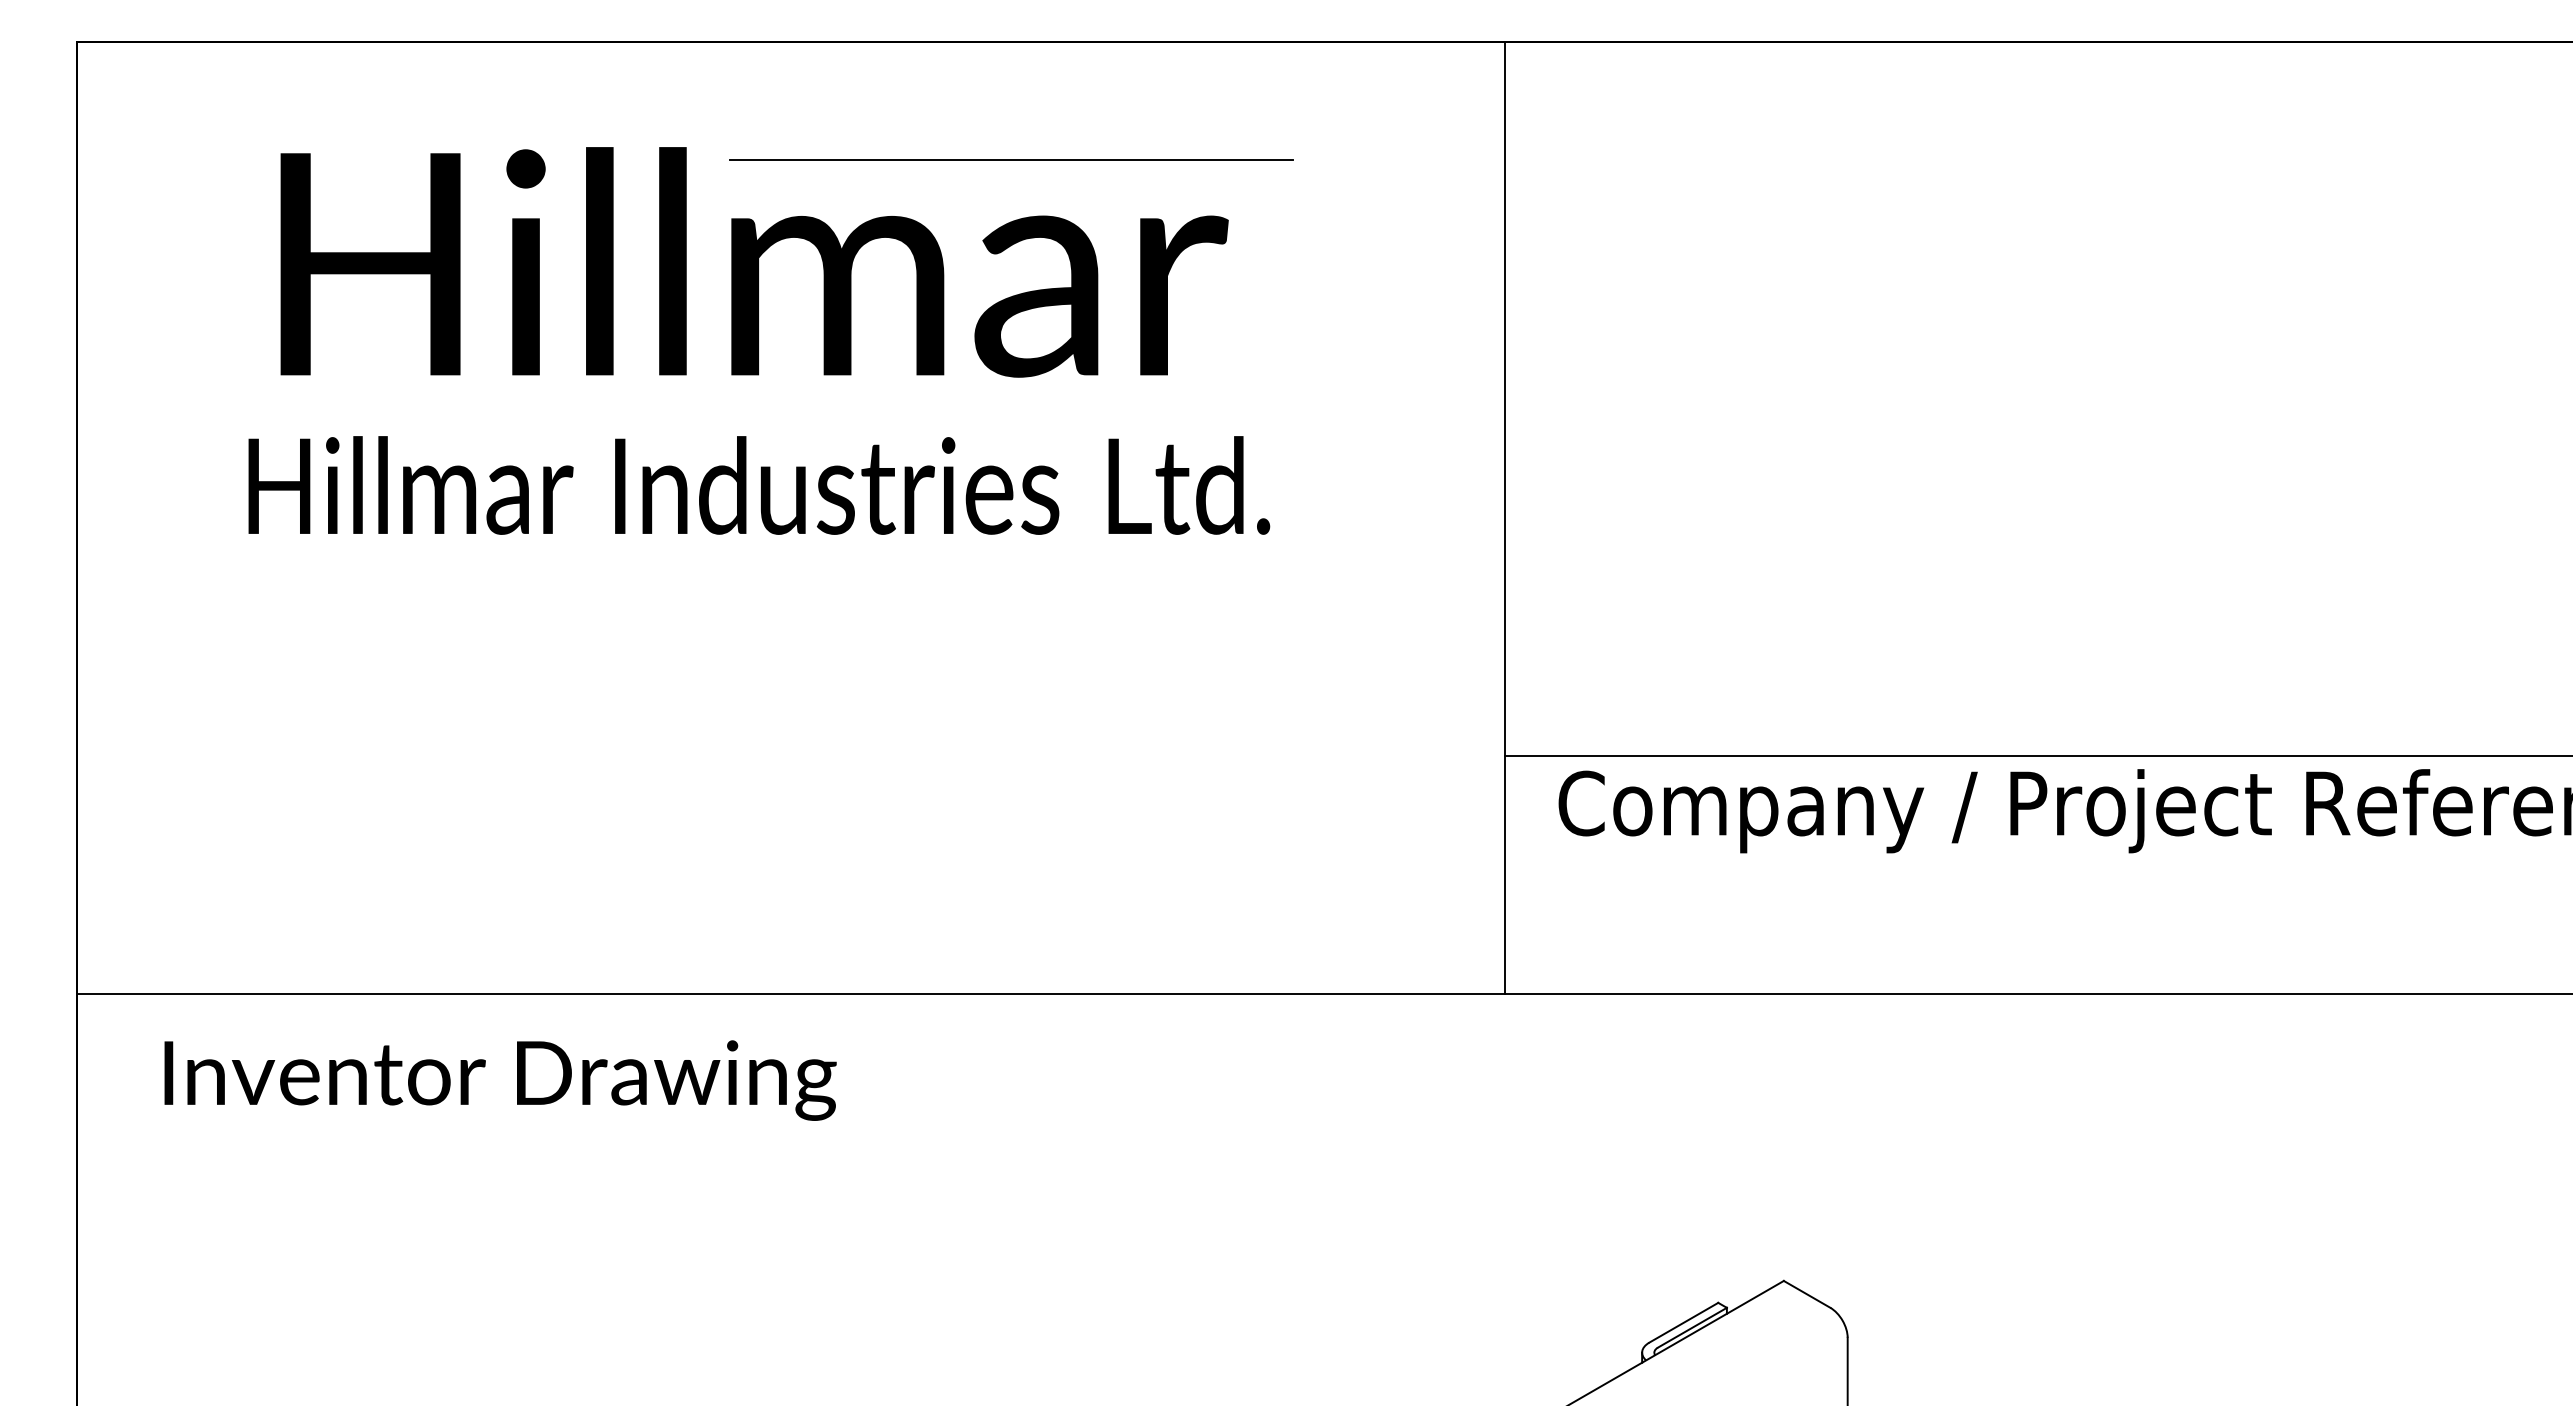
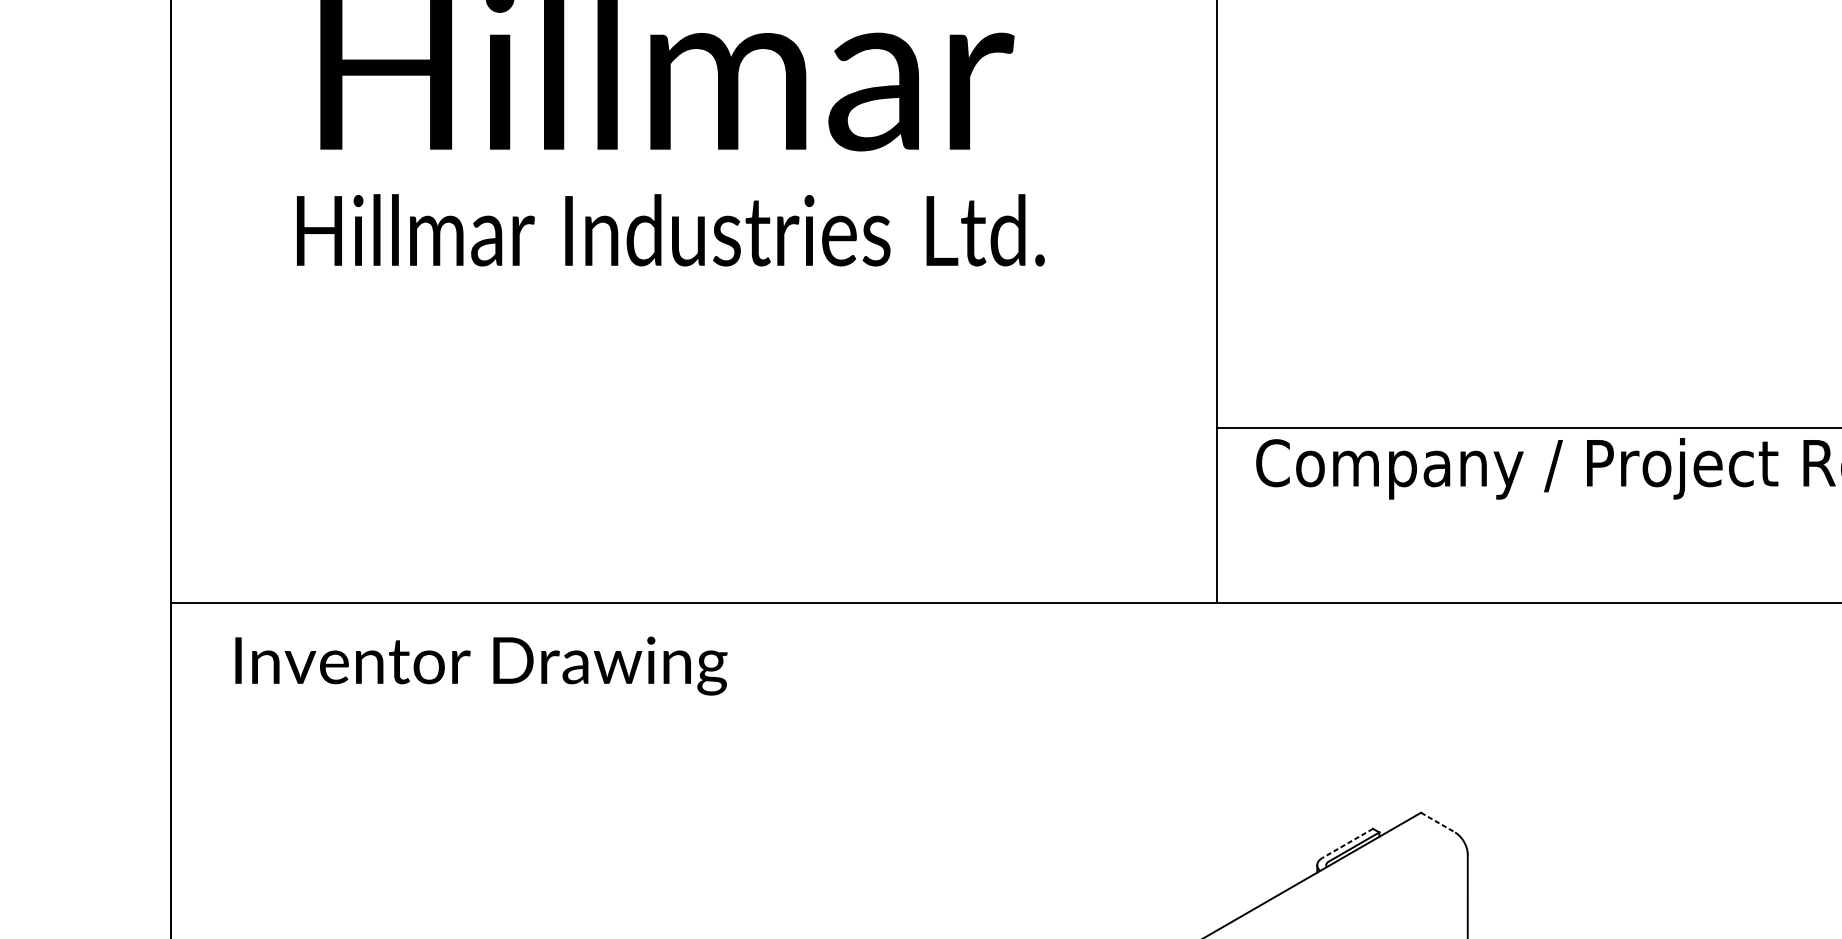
line: (1807, 1294) -> (1438, 822), solid -> dashed
line: (1683, 1322) -> (1347, 843), solid -> dashed

